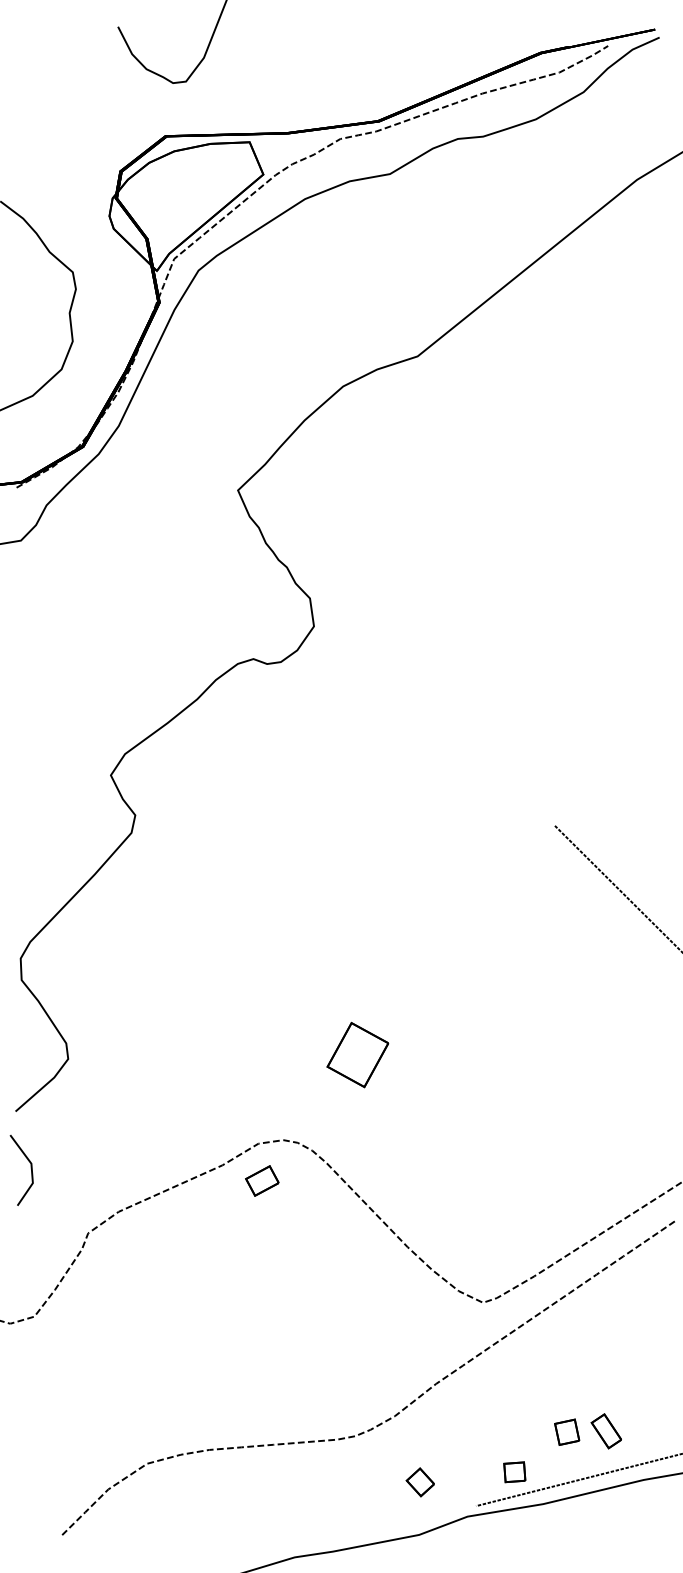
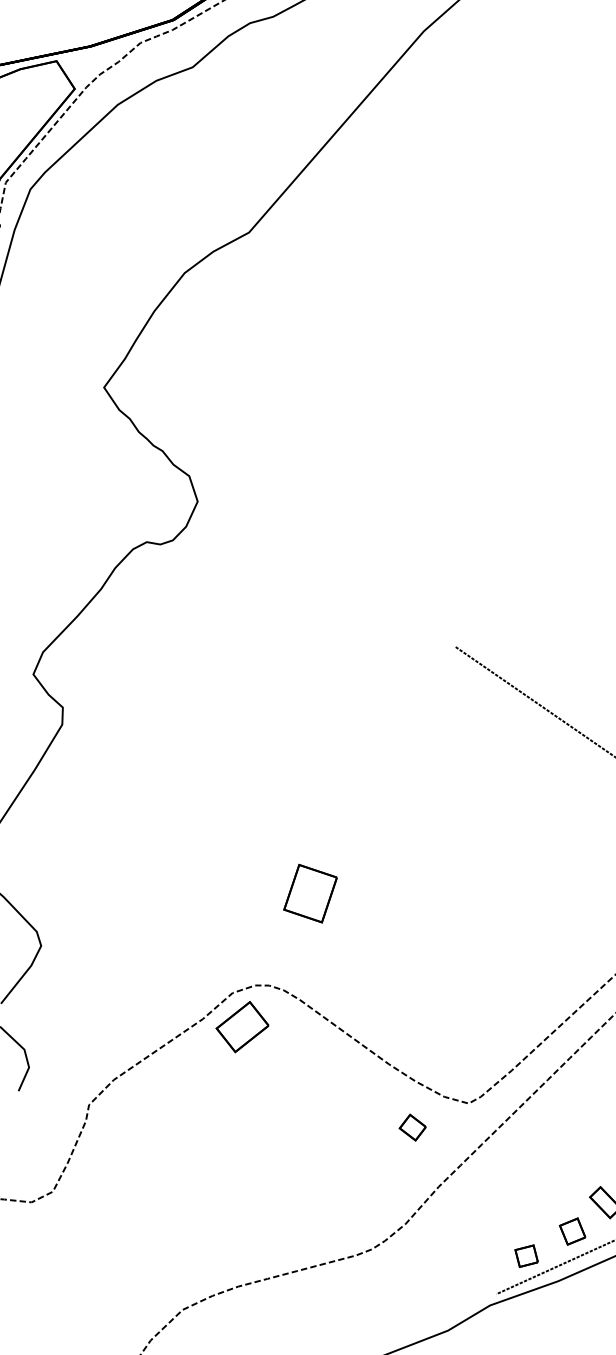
part: (262, 1180) -> (242, 1026), size x1.67
part: (567, 1431) -> (572, 1230), moved
part: (419, 1482) -> (411, 1127), moved

